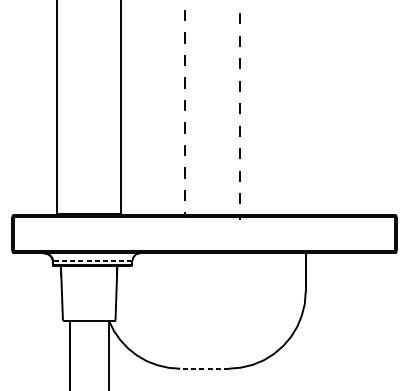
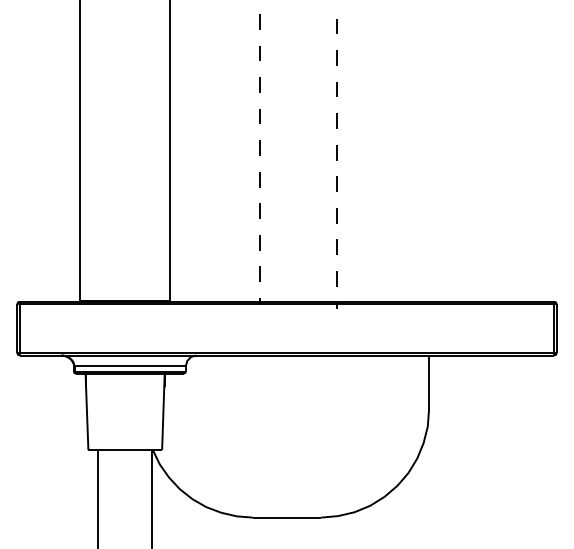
line: (92, 261) -> (130, 366), dashed -> solid
line: (204, 368) -> (286, 517), dashed -> solid

